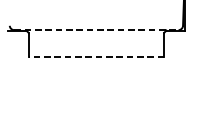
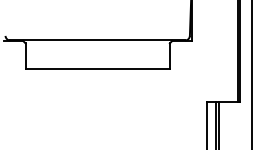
line: (97, 30) -> (98, 40), dashed -> solid
line: (96, 57) -> (97, 69), dashed -> solid

